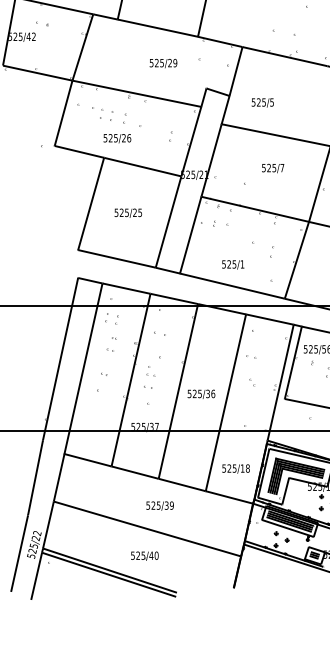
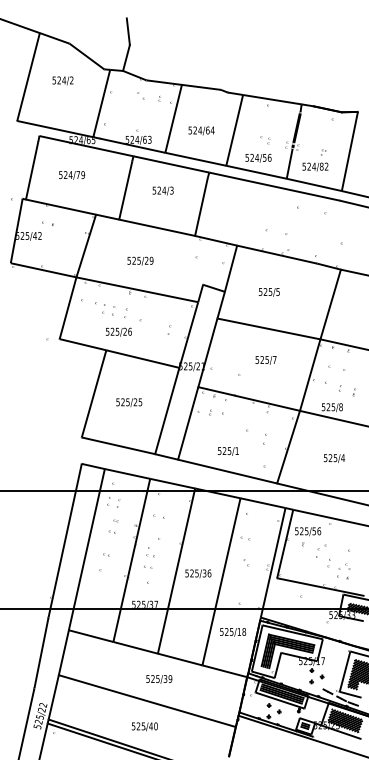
text: (163, 62) -> (140, 260), moved
text: (261, 103) -> (268, 292), moved
text: (236, 469) -> (233, 632), moved

